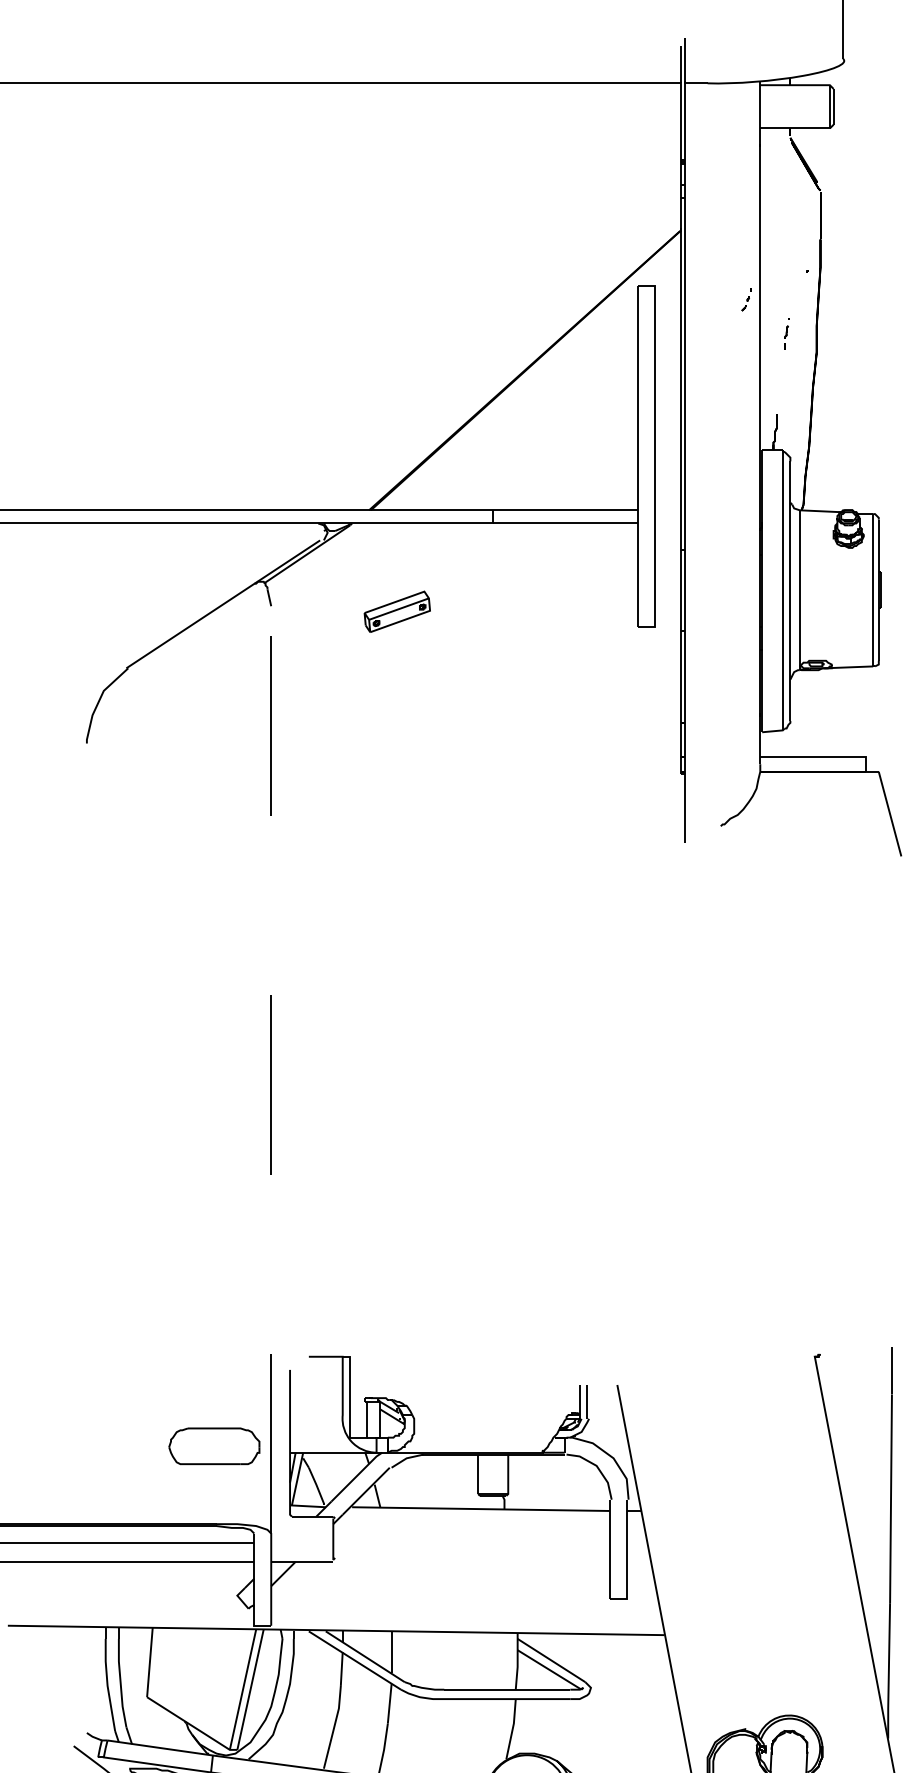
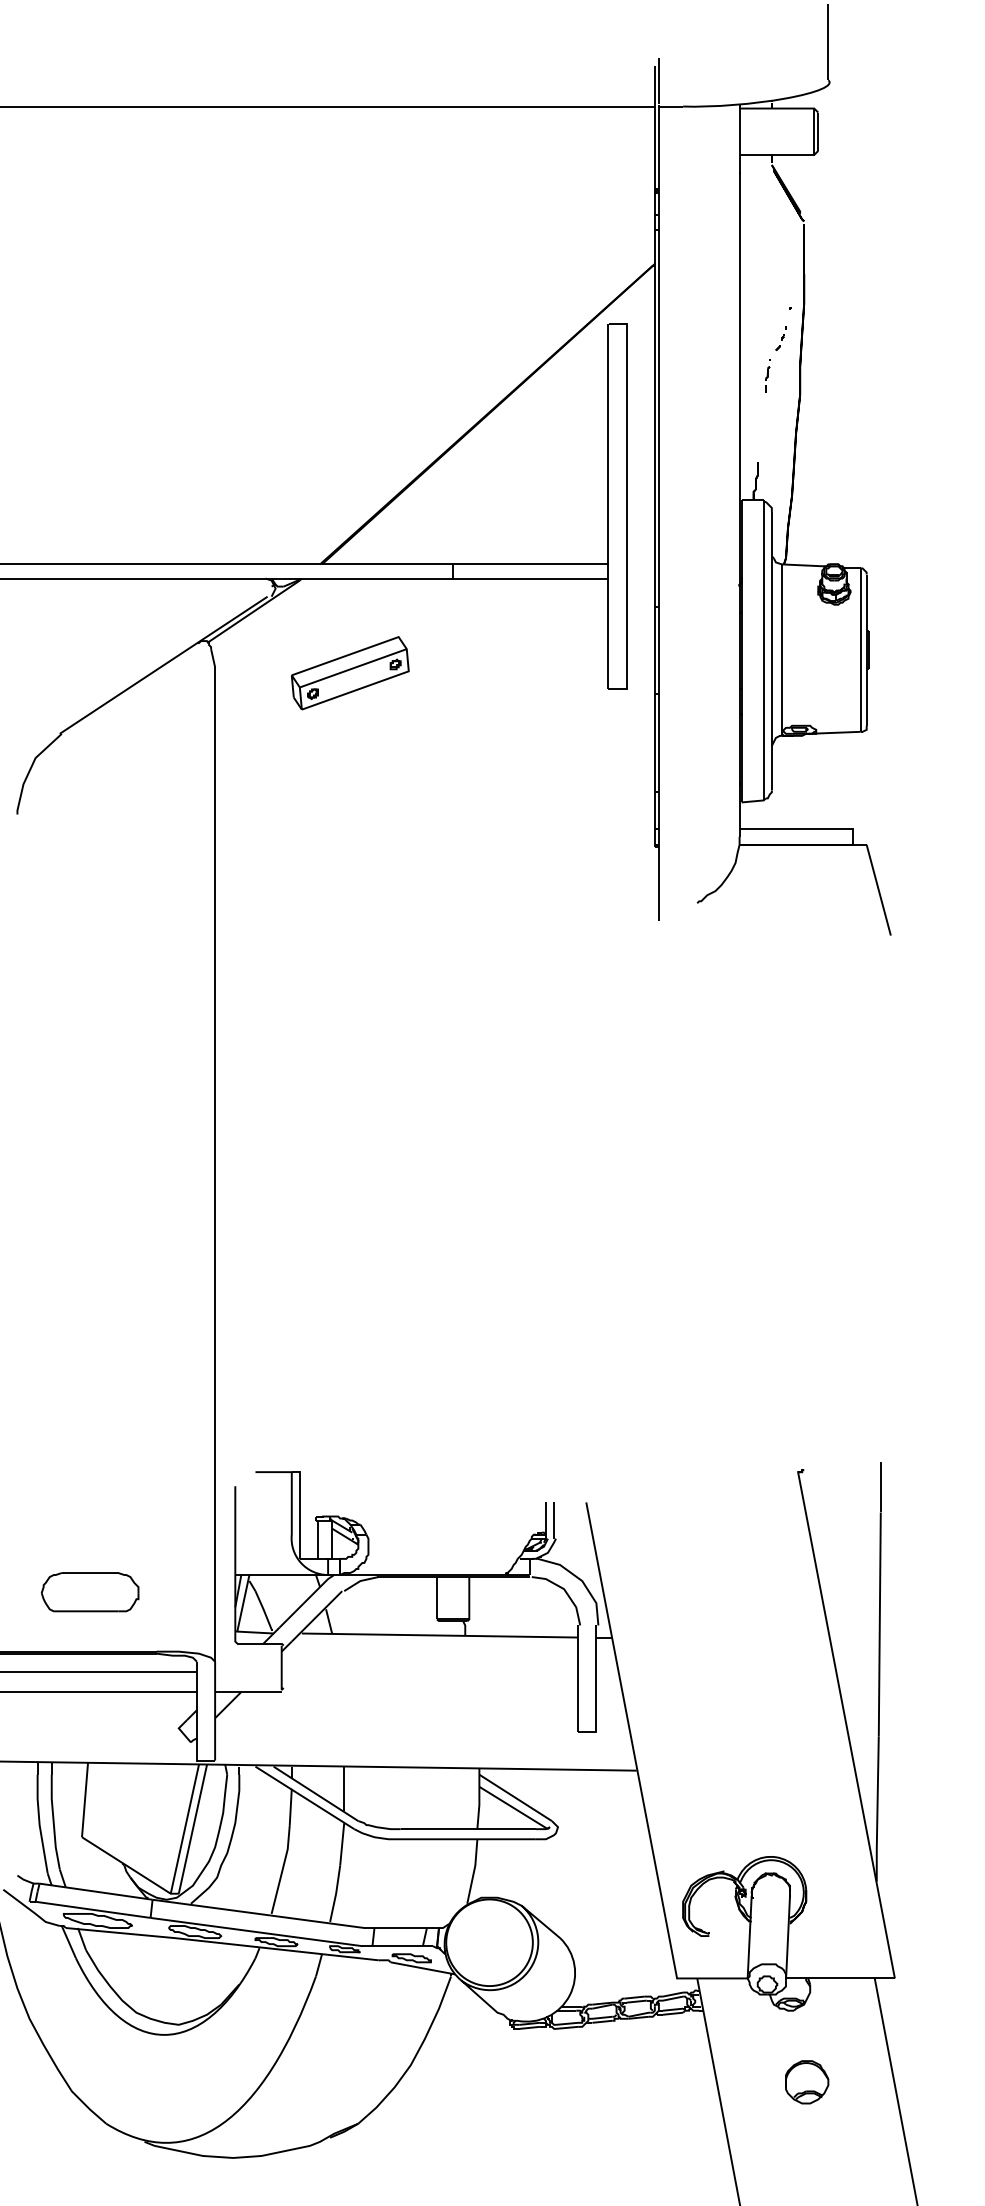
part: (746, 299) -> (780, 338), moved
part: (397, 612) -> (350, 673), size x1.67
line: (271, 1069) -> (215, 1164), dashed -> solid
part: (214, 1446) -> (90, 1592), moved

